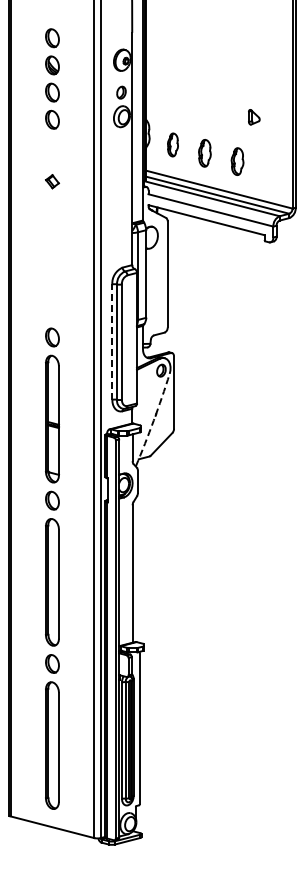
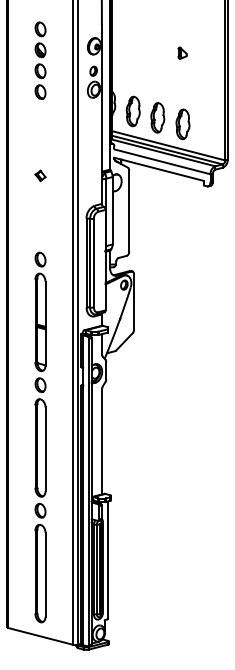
part: (254, 117) -> (182, 53), moved
part: (172, 144) -> (132, 111), size x1.67
part: (204, 153) -> (157, 118), size x1.43
part: (237, 161) -> (182, 124), size x1.43
part: (52, 181) -> (40, 175), moved
line: (112, 342) -> (86, 263), dashed -> solid
arc: (153, 420) -> (118, 323), dashed -> solid

